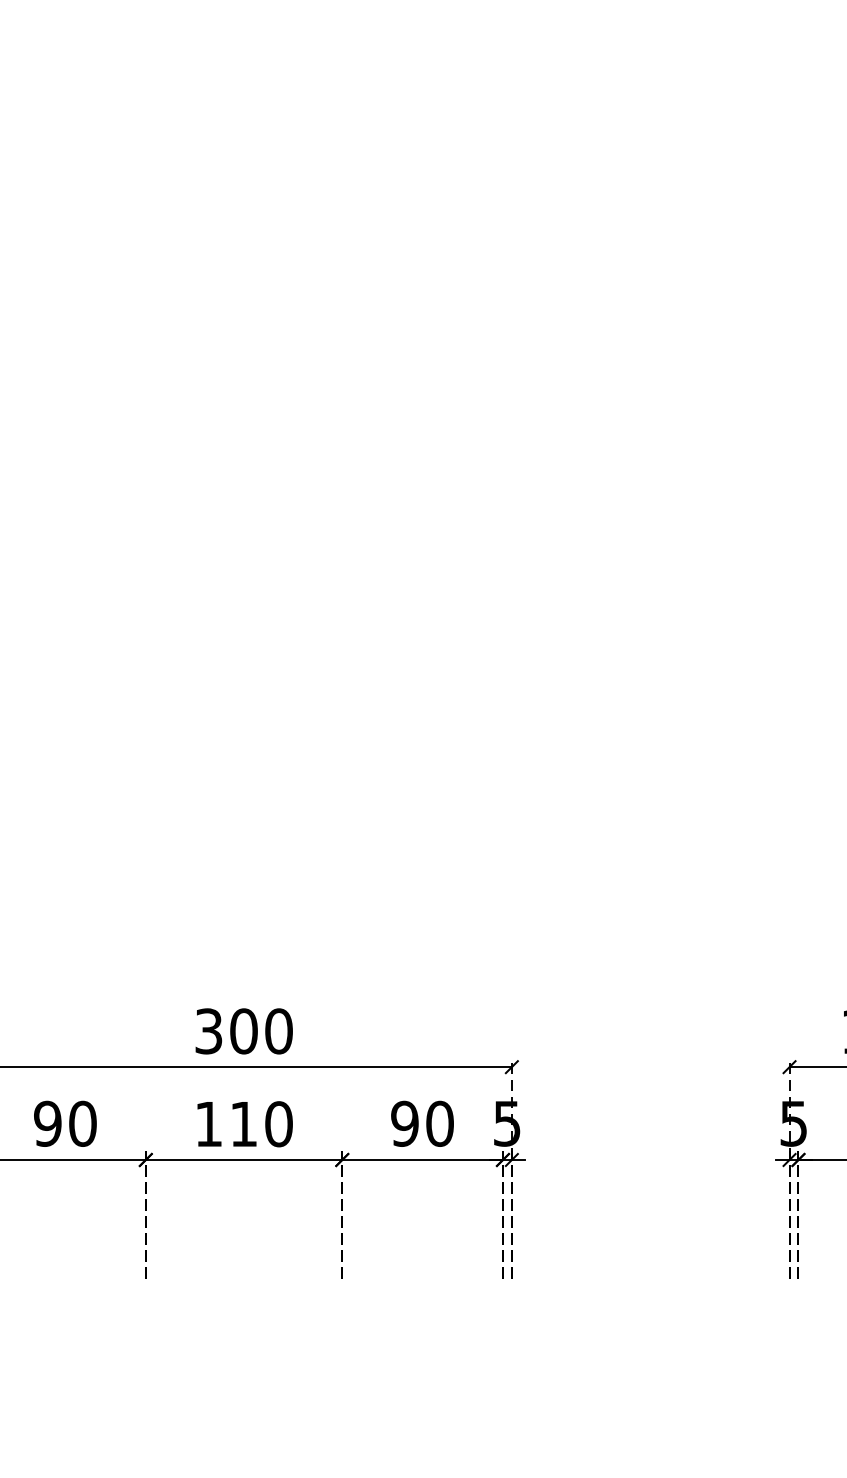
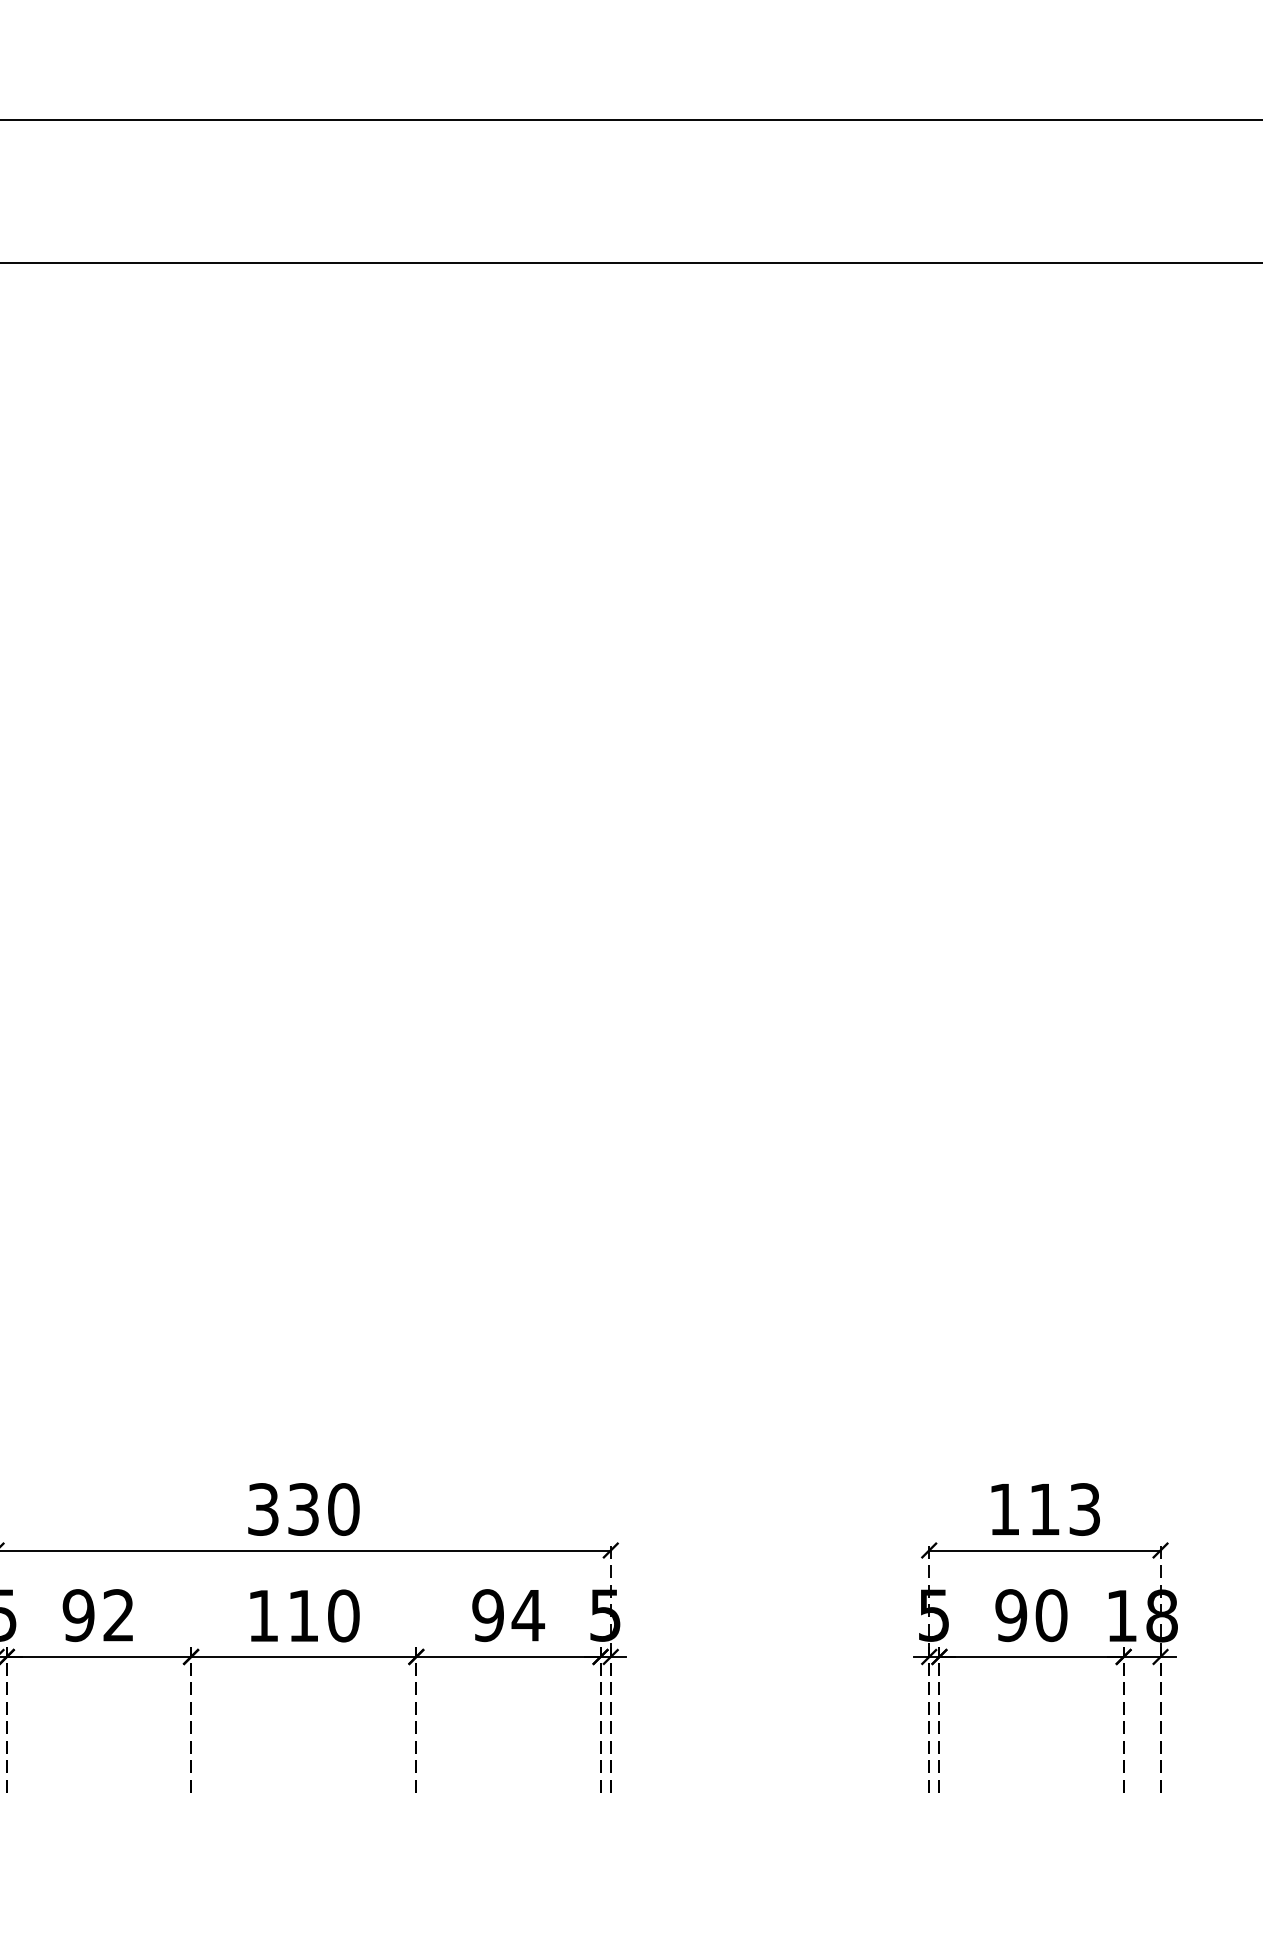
text: (243, 1031) -> (303, 1509), 300 -> 330
text: (82, 1123) -> (118, 1615), 90 -> 92
text: (440, 1123) -> (528, 1615), 90 -> 94

